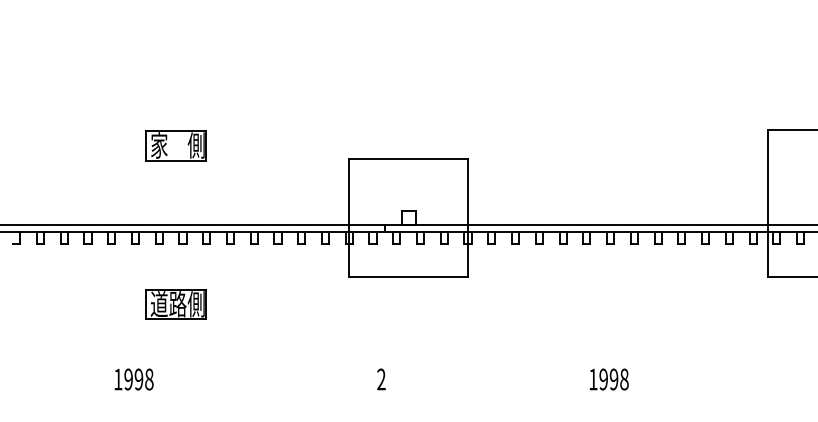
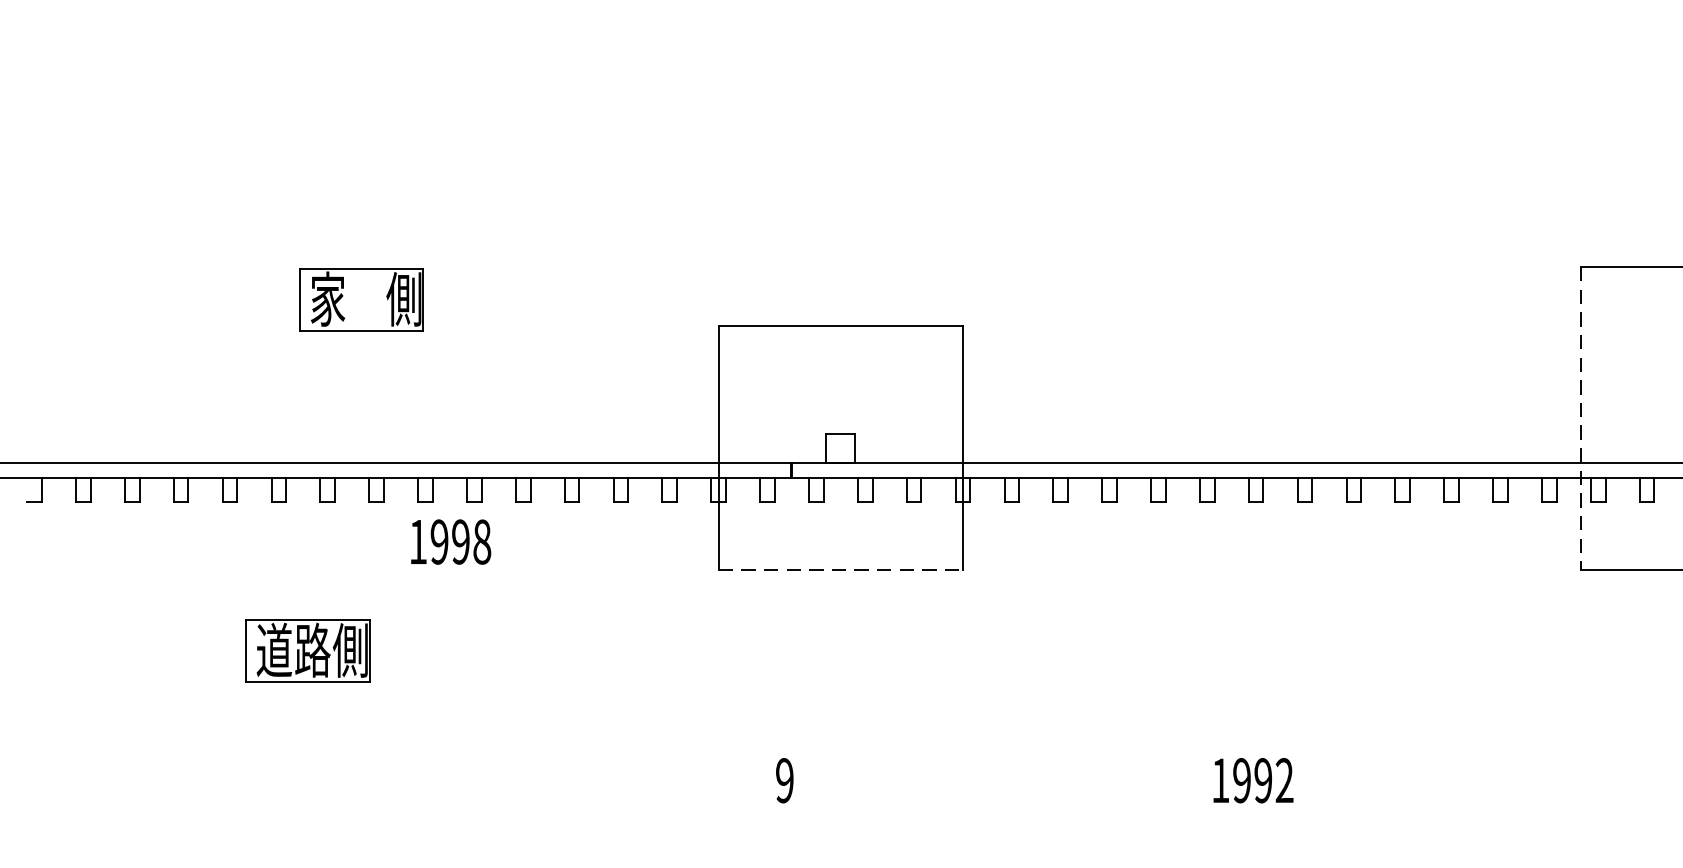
line: (768, 203) -> (1581, 418), solid -> dashed
line: (409, 277) -> (842, 570), solid -> dashed
part: (175, 304) -> (307, 651), moved
text: (133, 379) -> (449, 541), moved
text: (381, 379) -> (784, 780), 2 -> 9
text: (624, 379) -> (1284, 780), 1998 -> 1992

